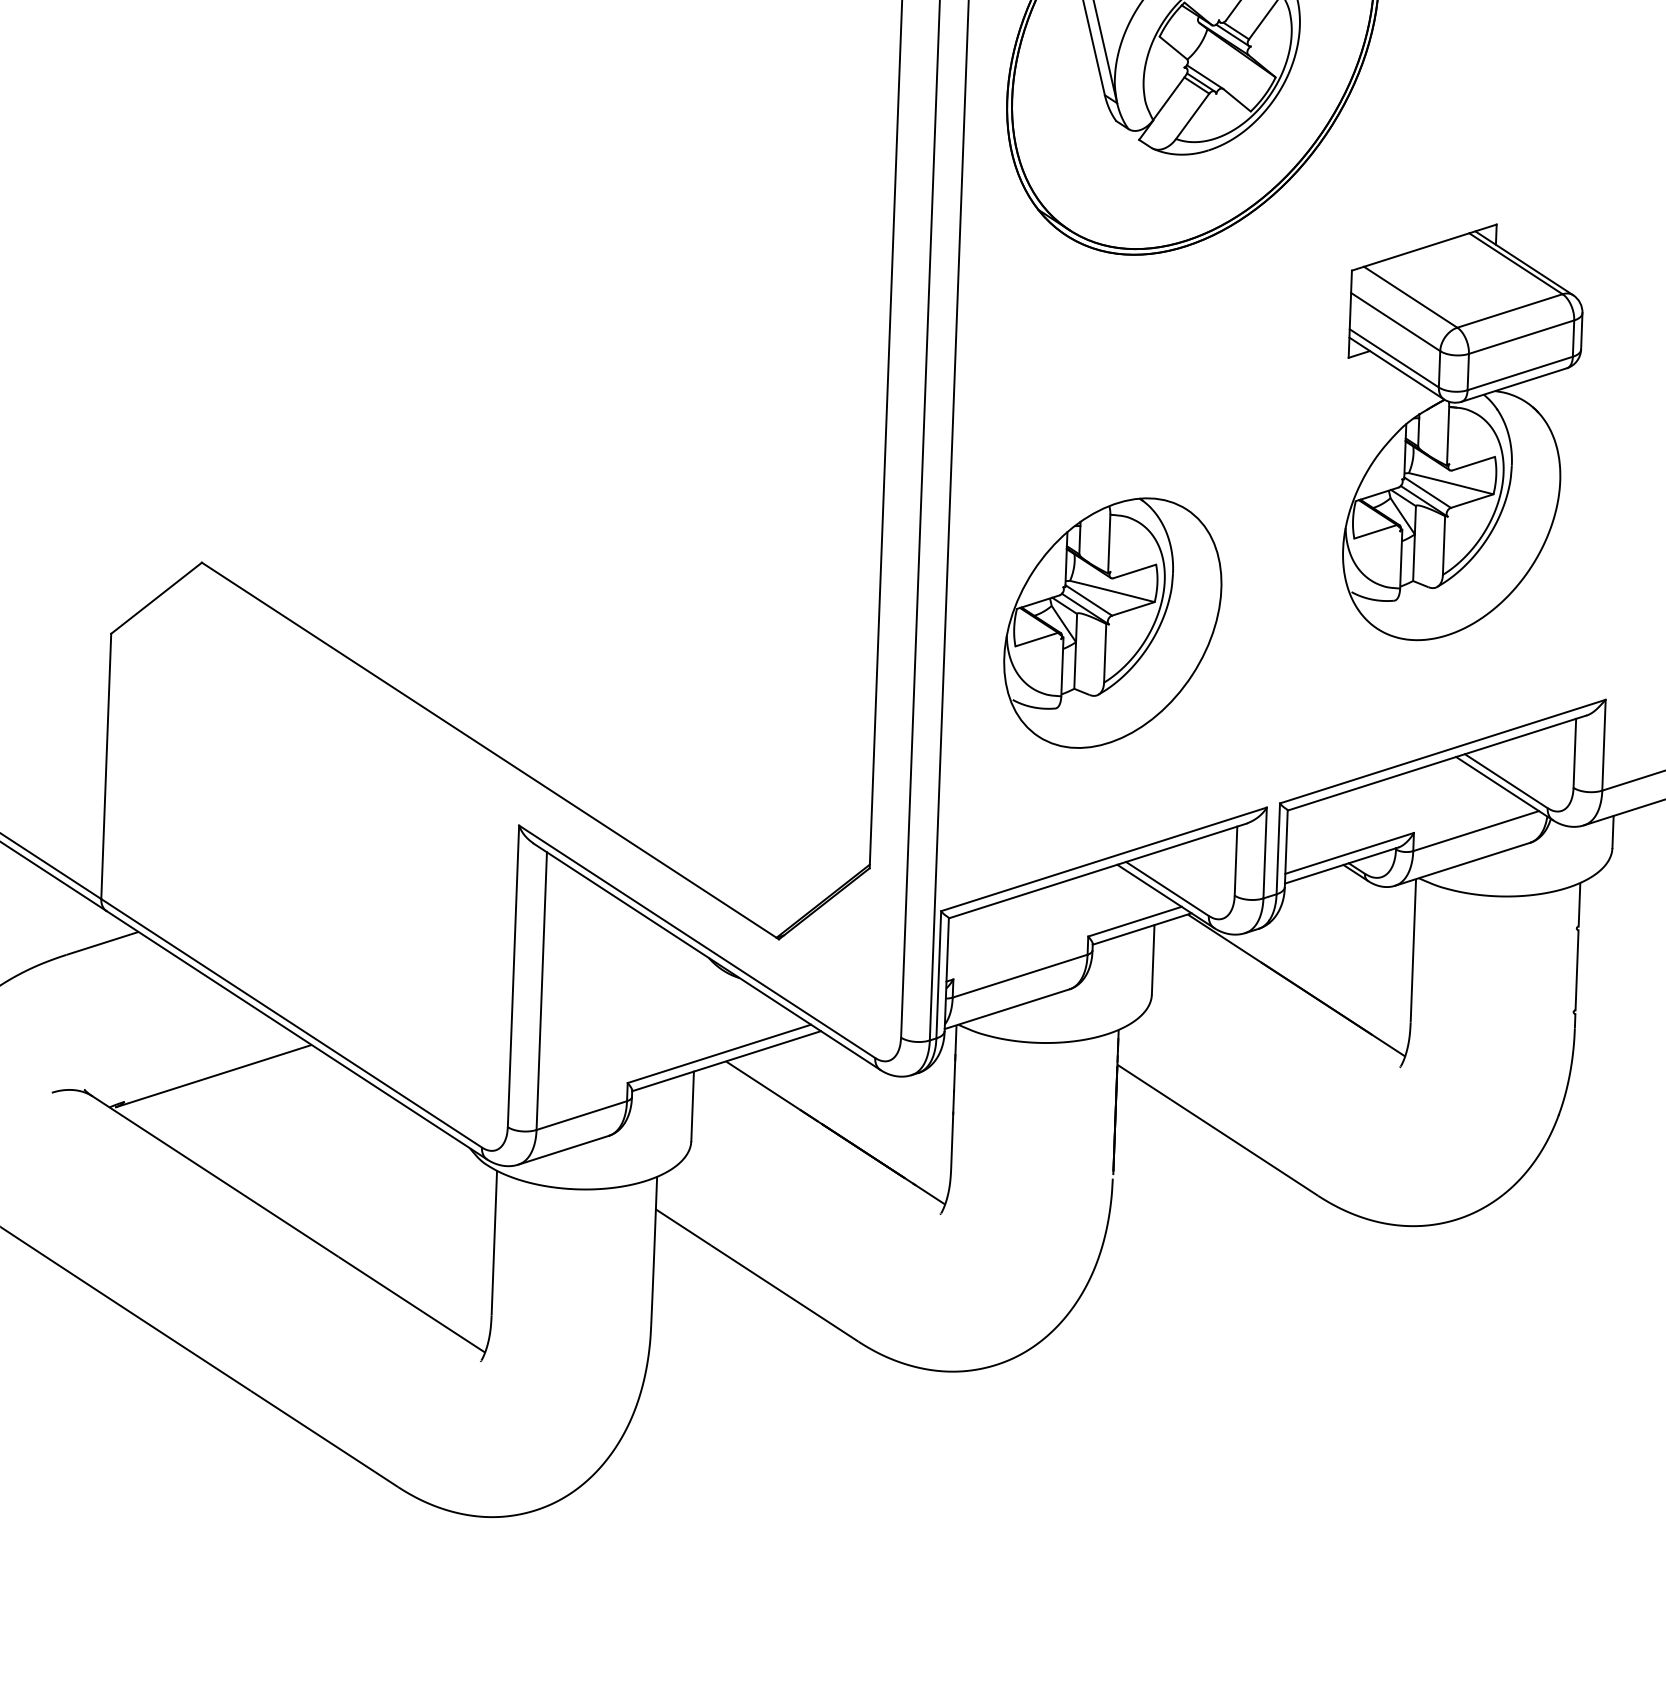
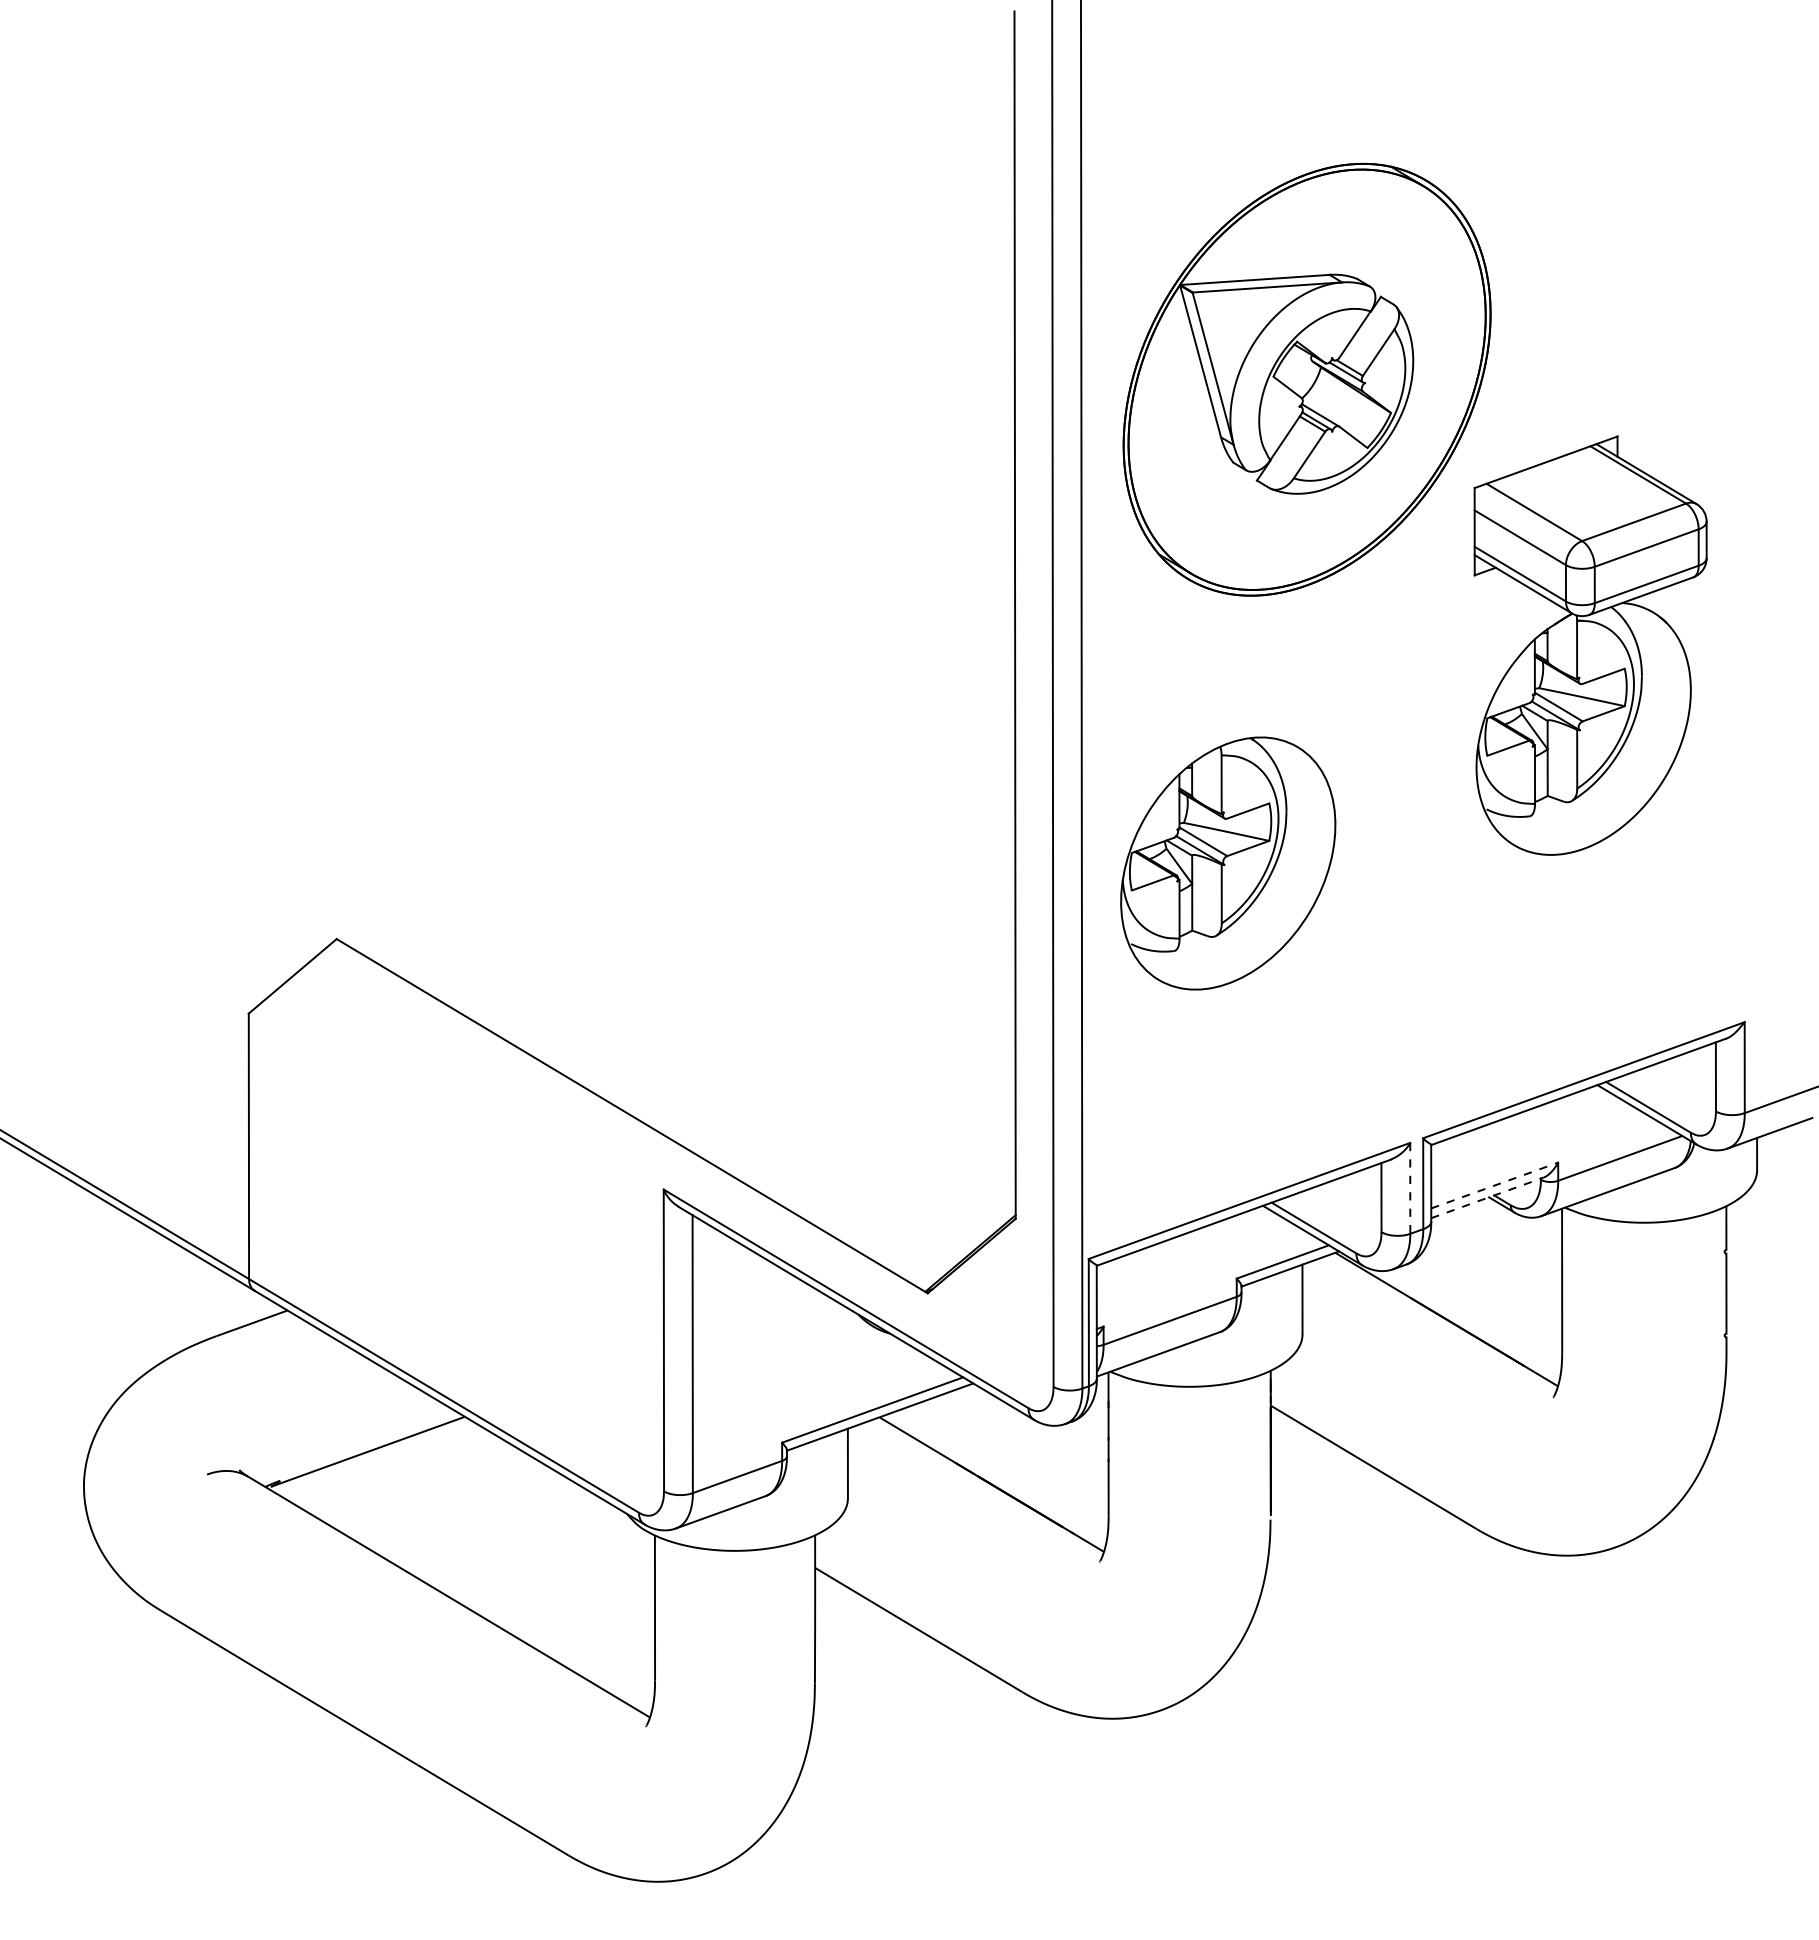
part: (1461, 432) -> (1590, 645), moved
part: (1113, 623) -> (1228, 863), moved
line: (1265, 853) -> (1410, 1188), solid -> dashed
line: (1350, 853) -> (1495, 1185), solid -> dashed
line: (1341, 865) -> (1487, 1197), solid -> dashed

